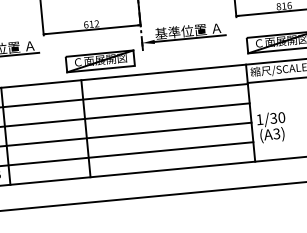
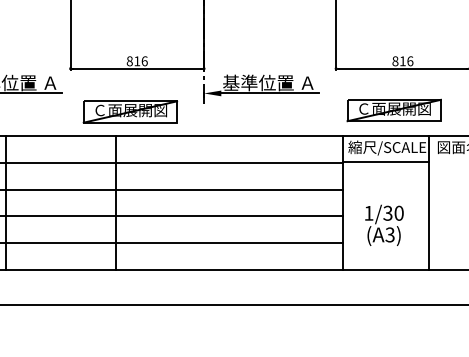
text: (91, 24) -> (136, 61), 612 -> 816
part: (100, 61) -> (130, 111), moved
text: (271, 126) -> (384, 224), moved

